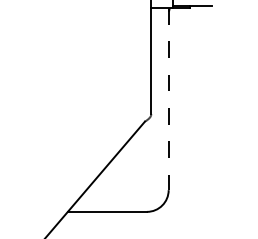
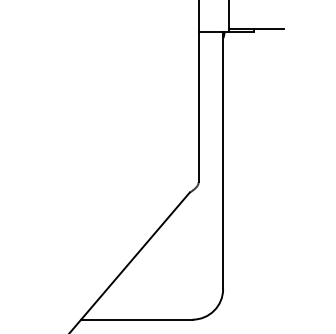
line: (168, 99) -> (222, 161), dashed -> solid

